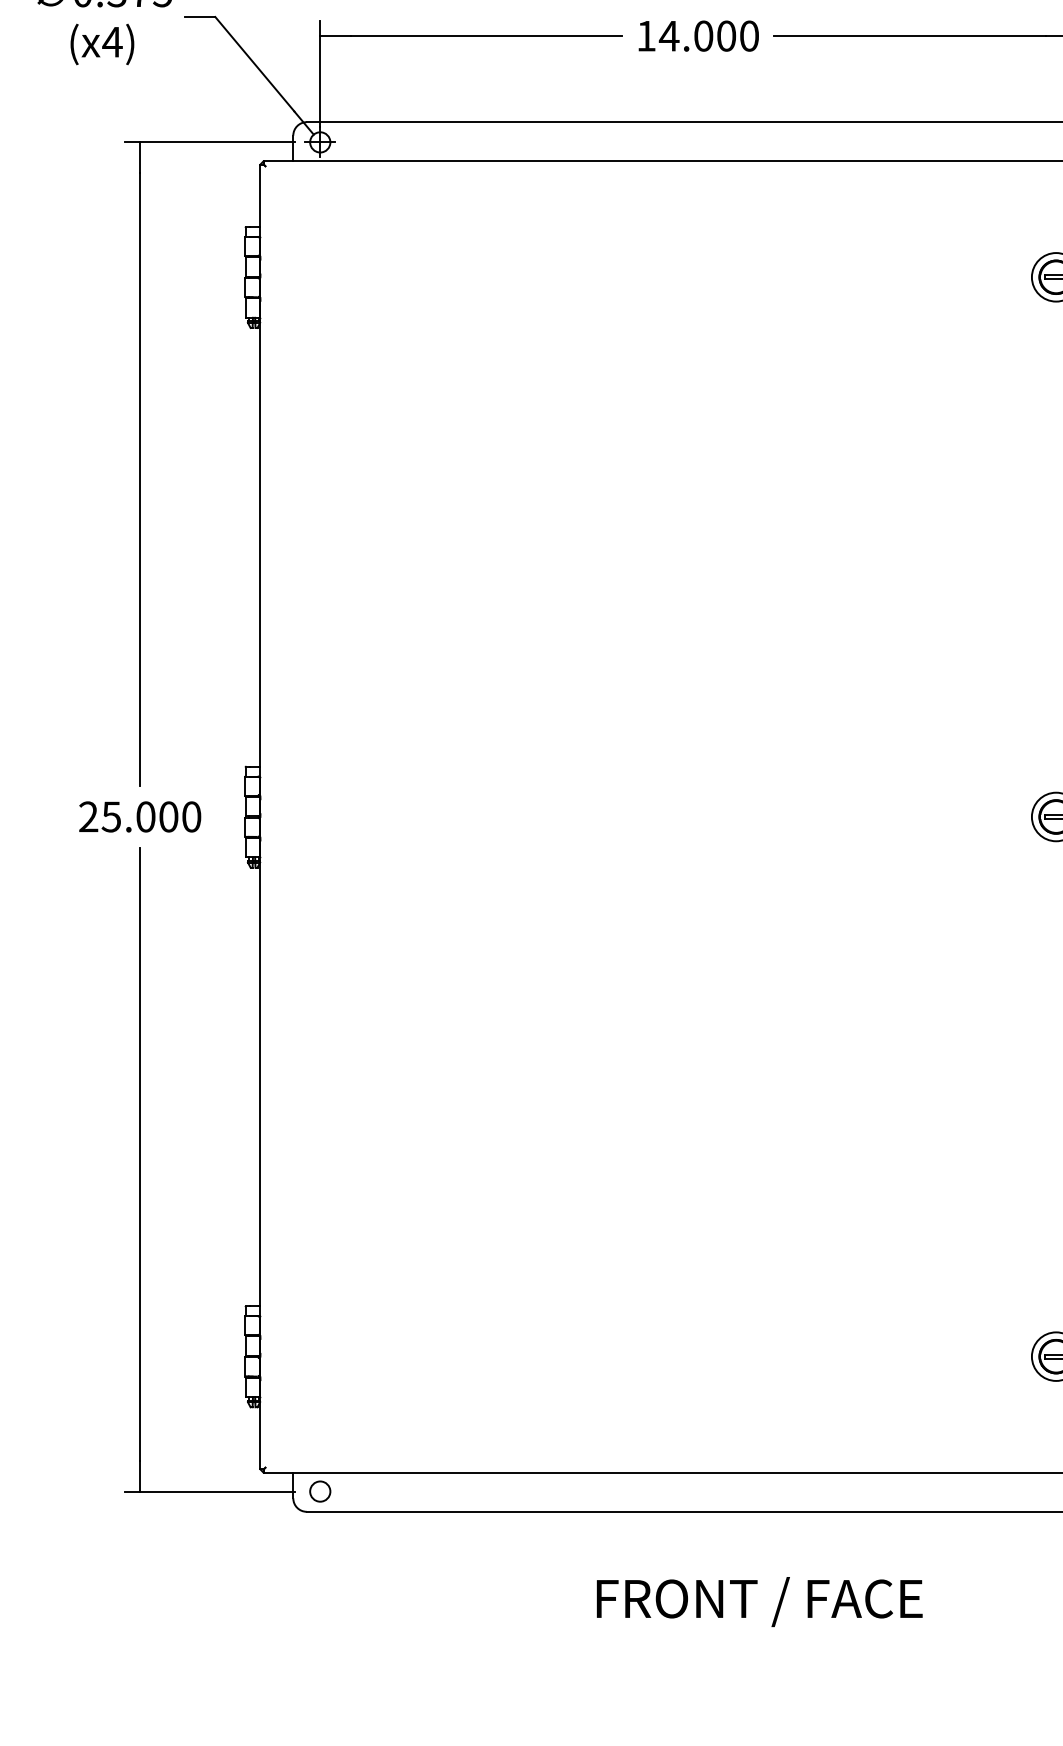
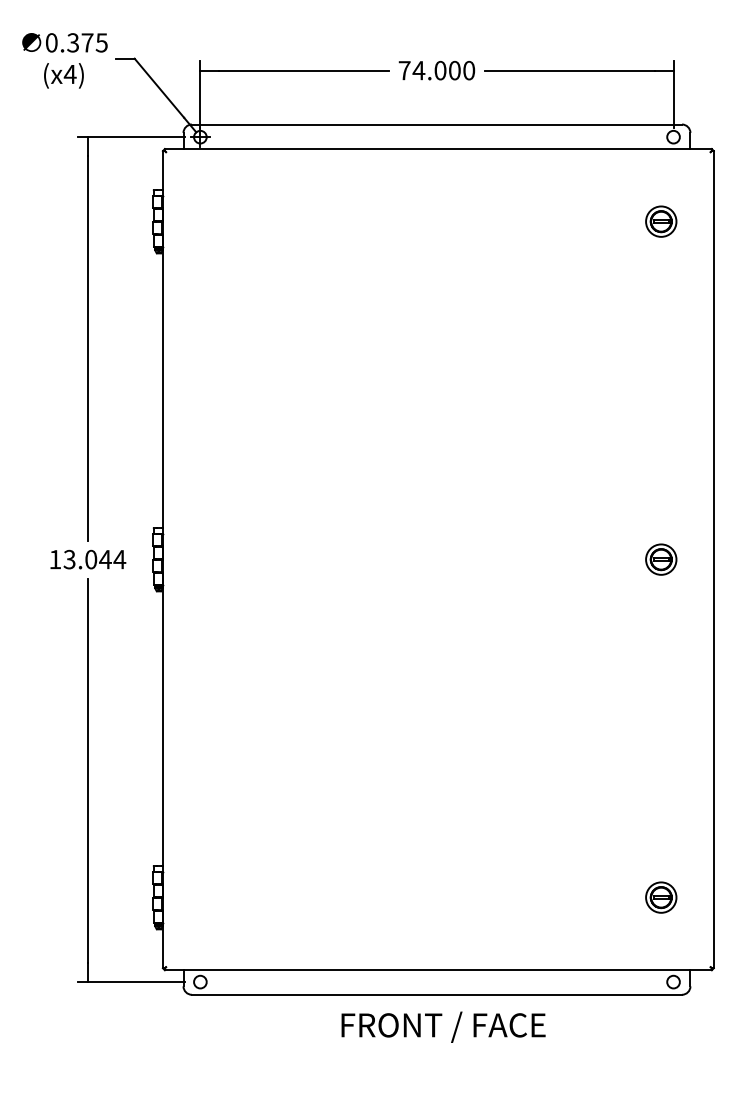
text: (646, 35) -> (404, 70), 14.000 -> 74.000
text: (140, 816) -> (87, 559), 25.000 -> 13.044
text: (759, 1600) -> (443, 1026), moved

